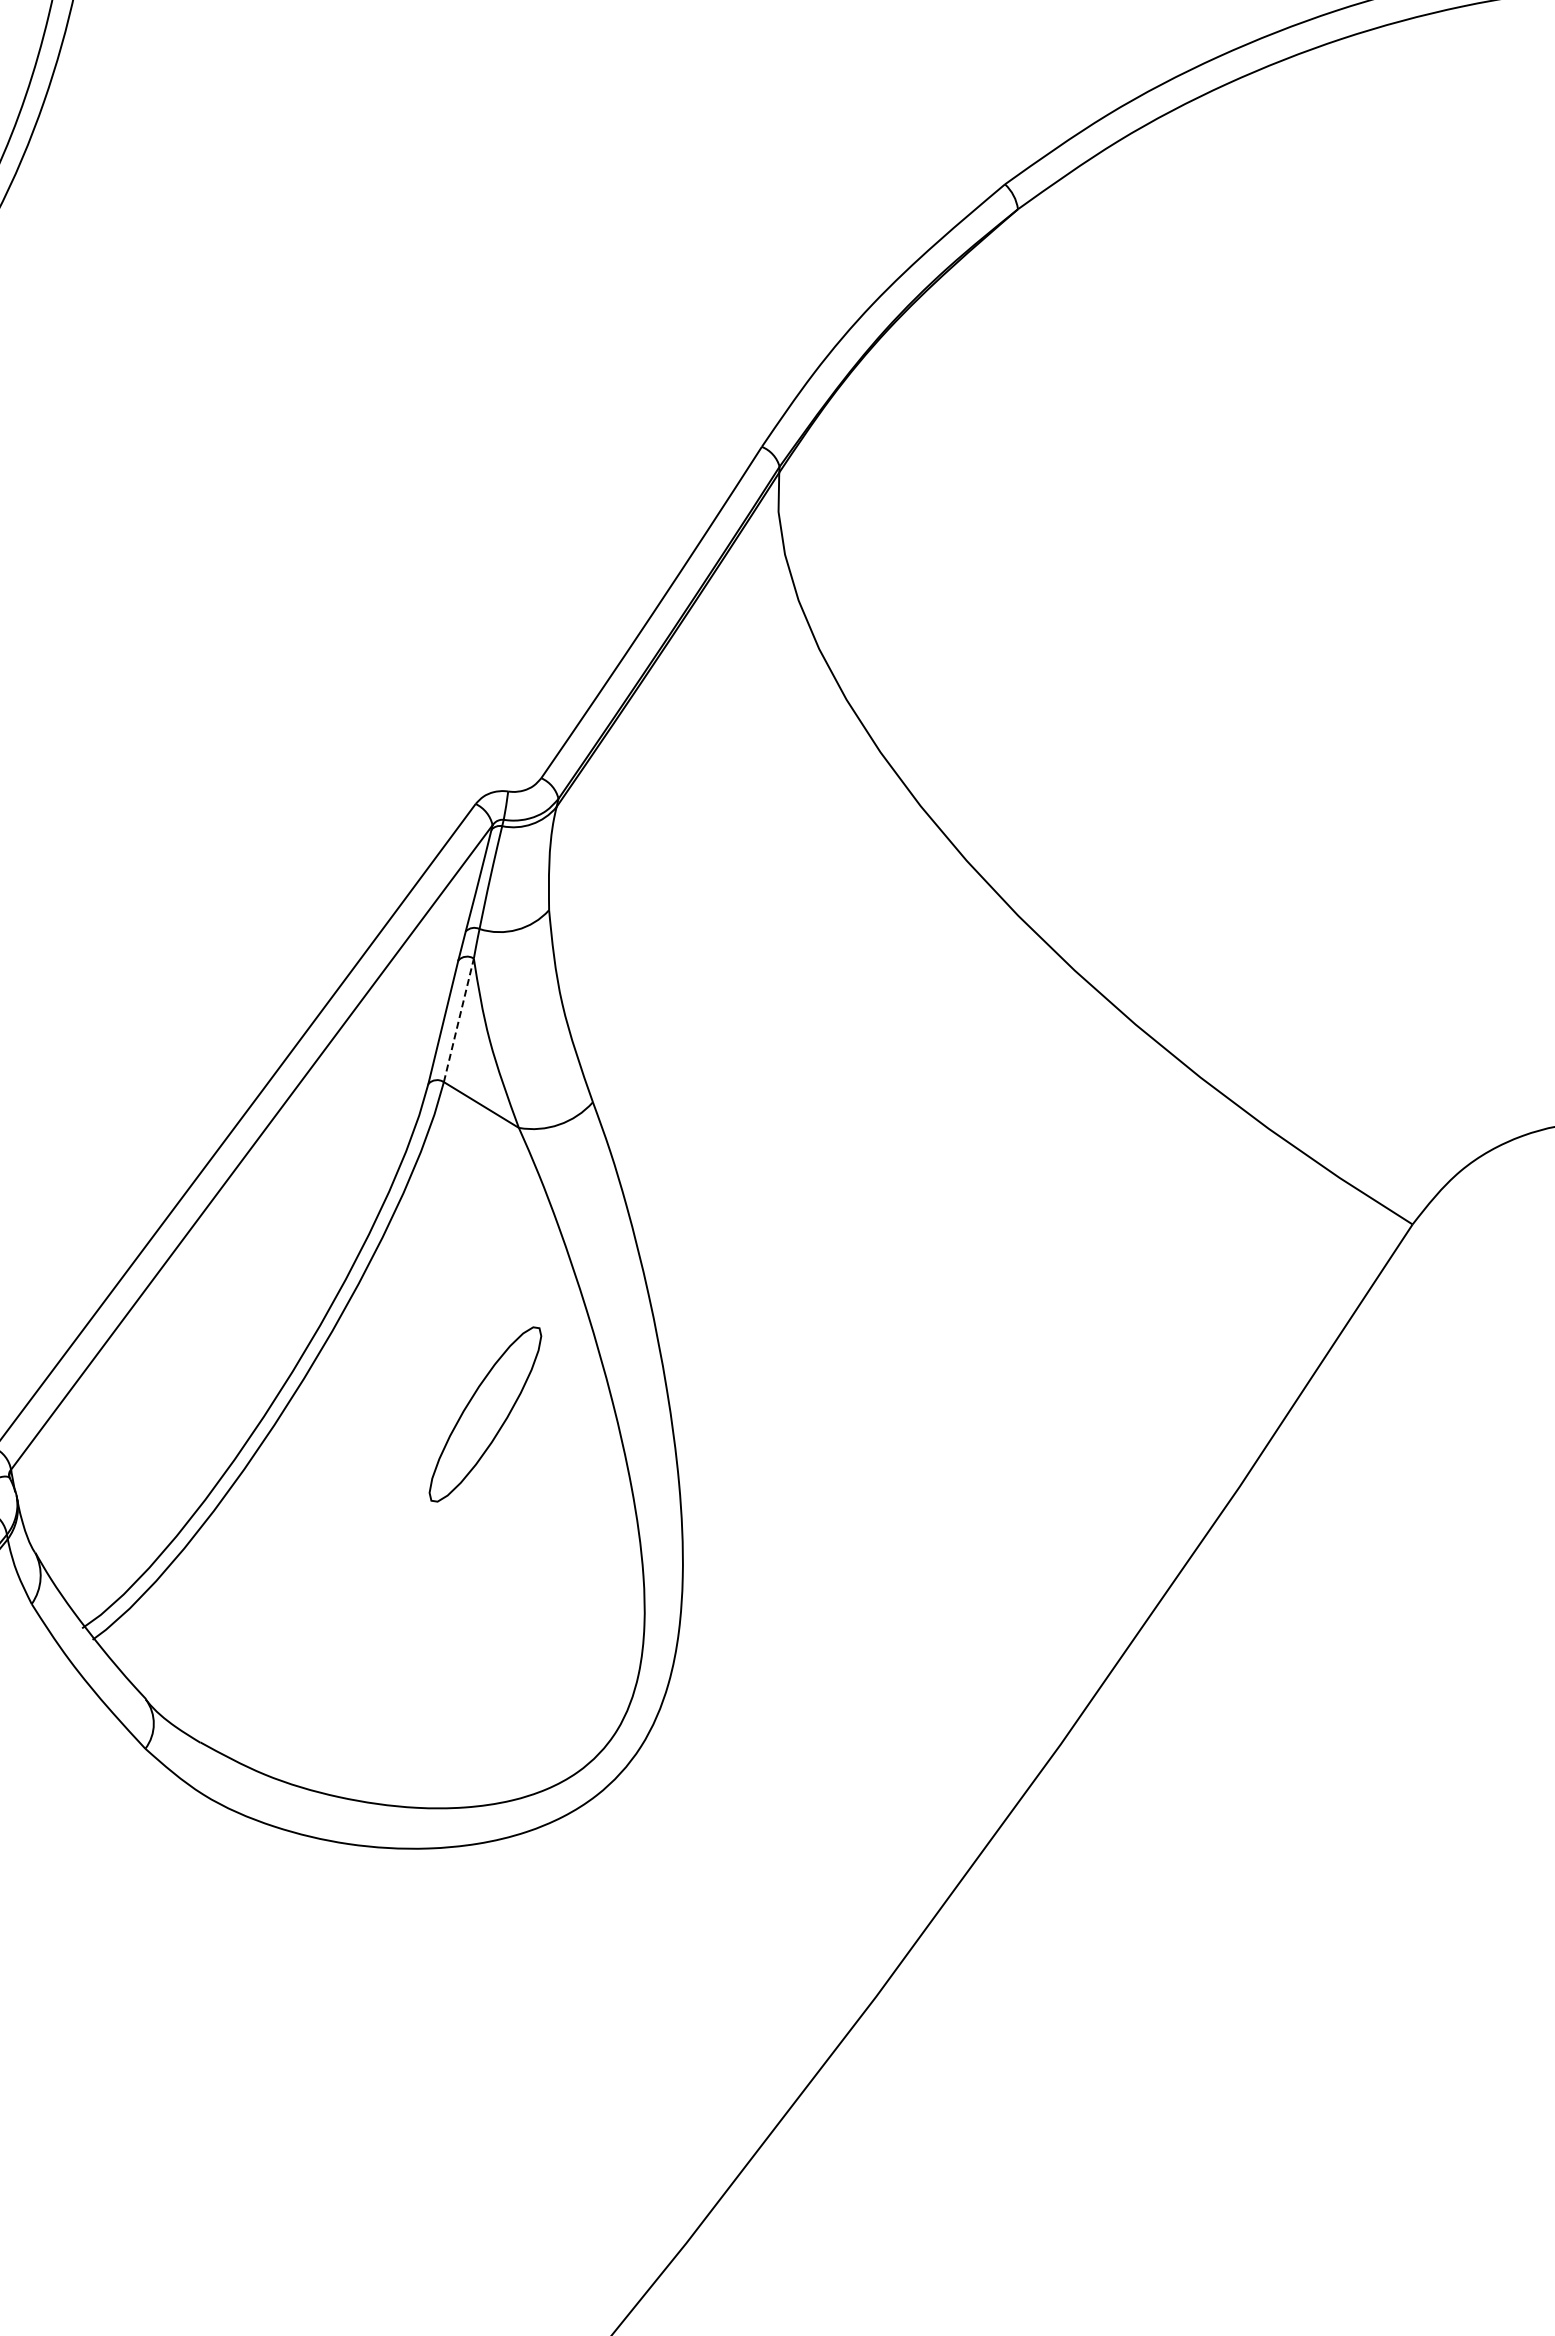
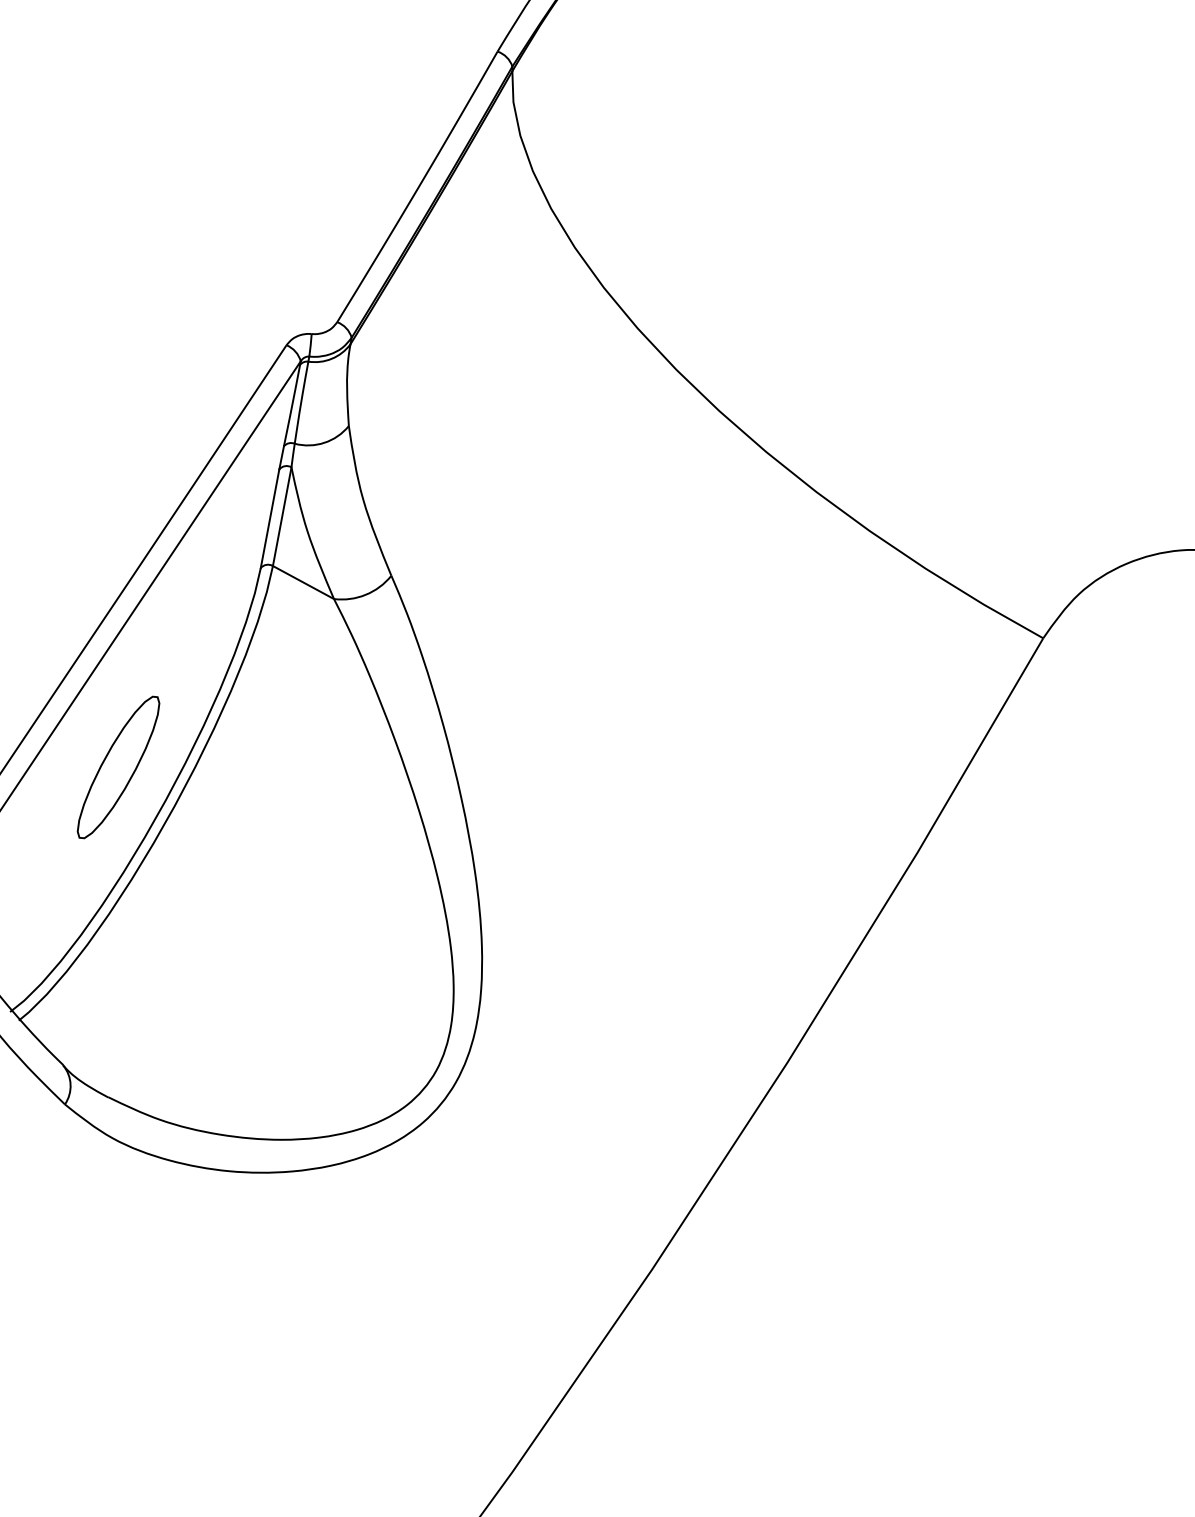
line: (458, 1020) -> (281, 516), dashed -> solid
part: (485, 1414) -> (118, 767), moved

